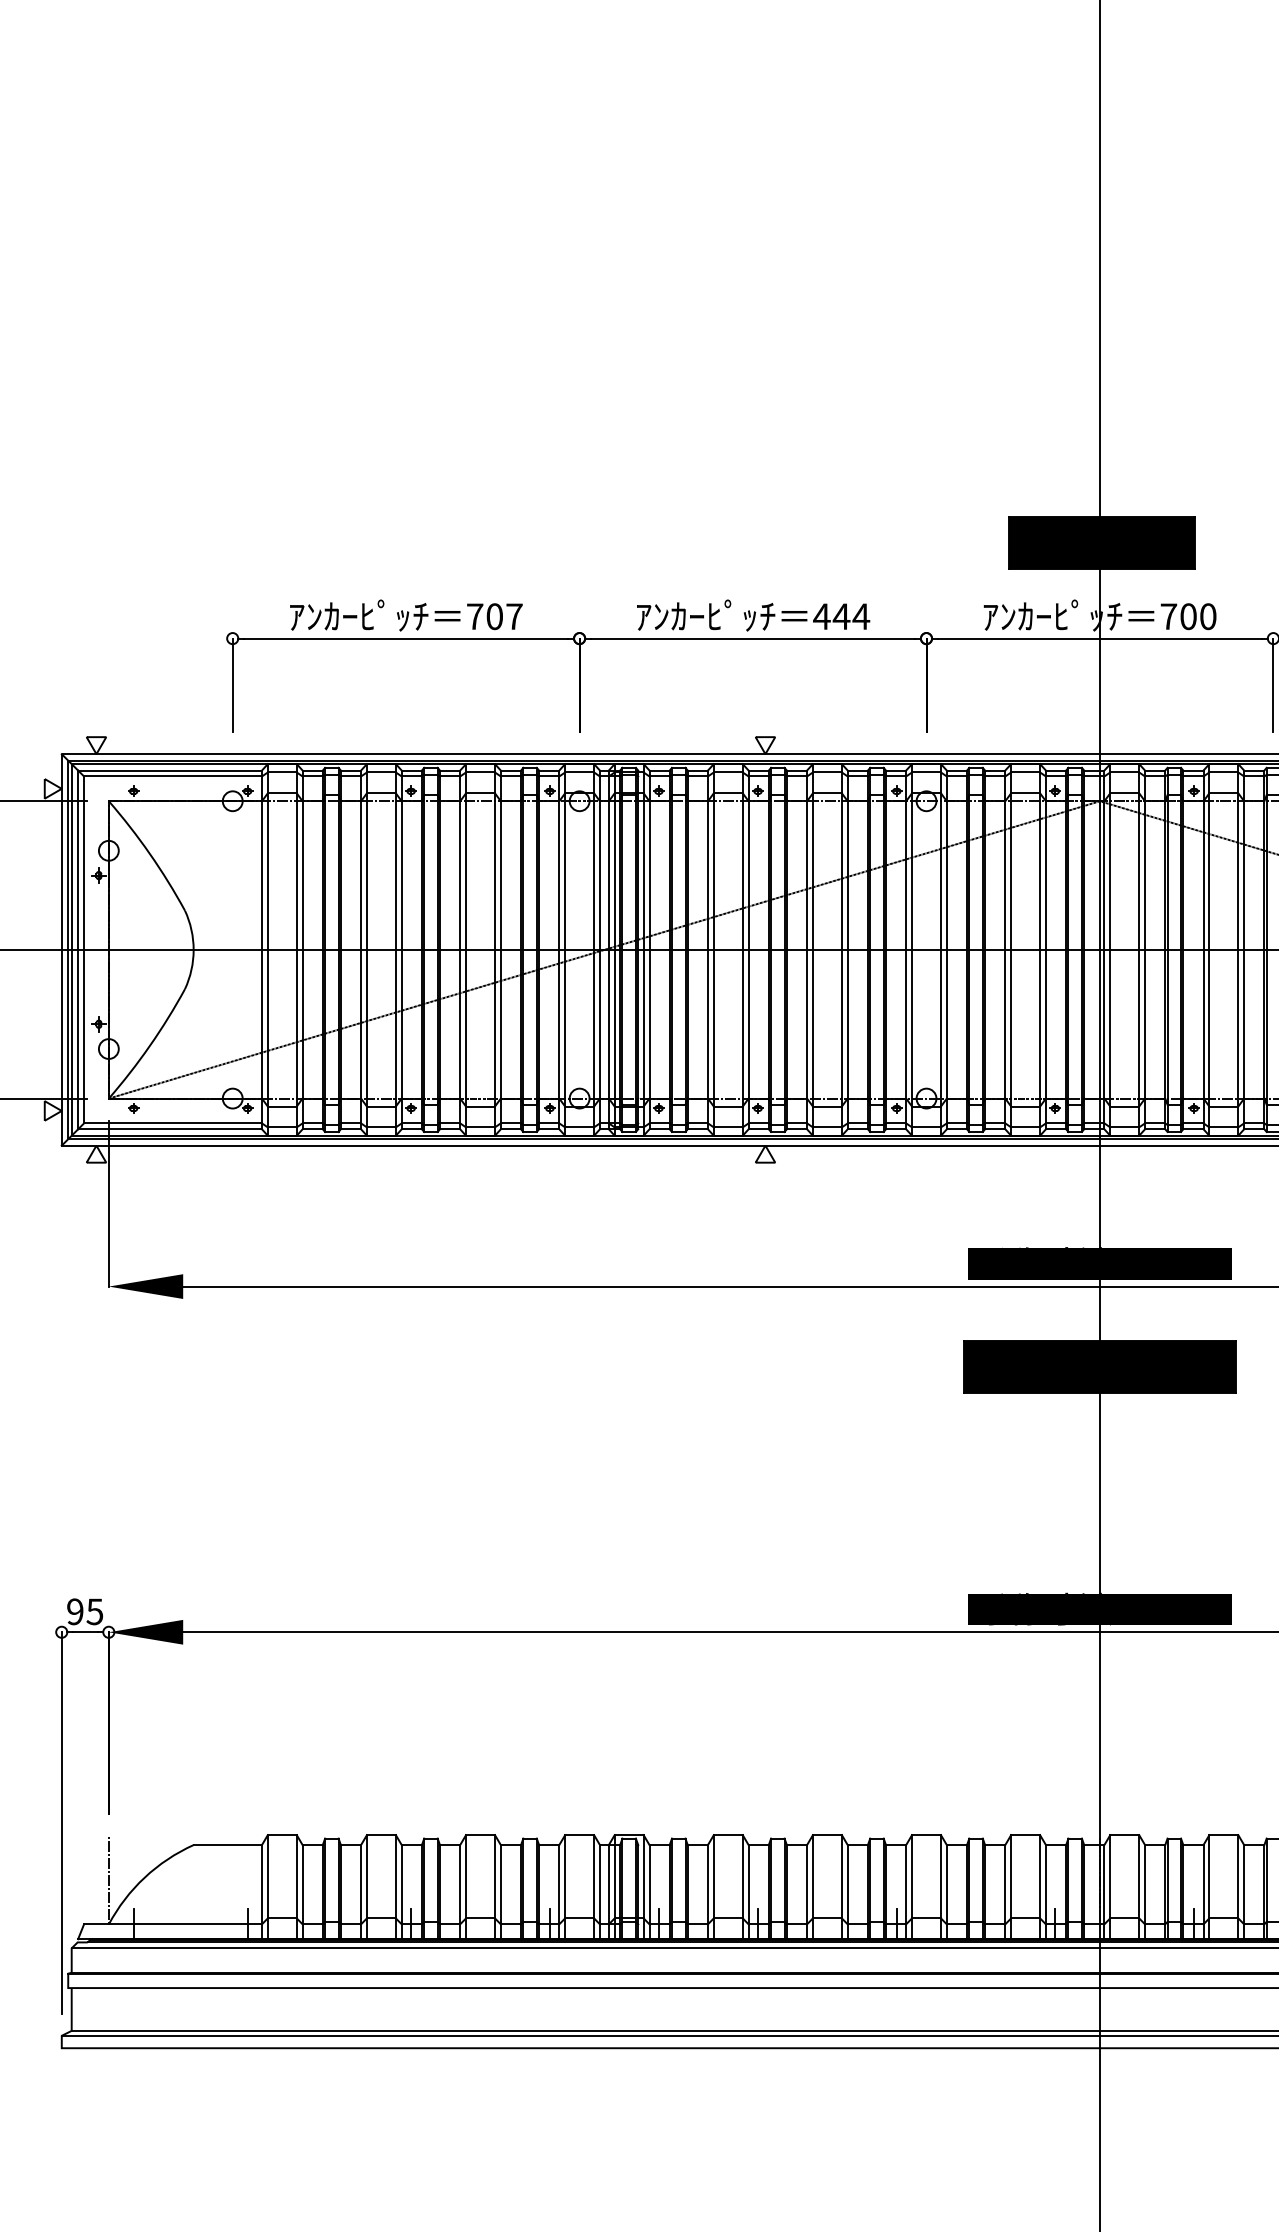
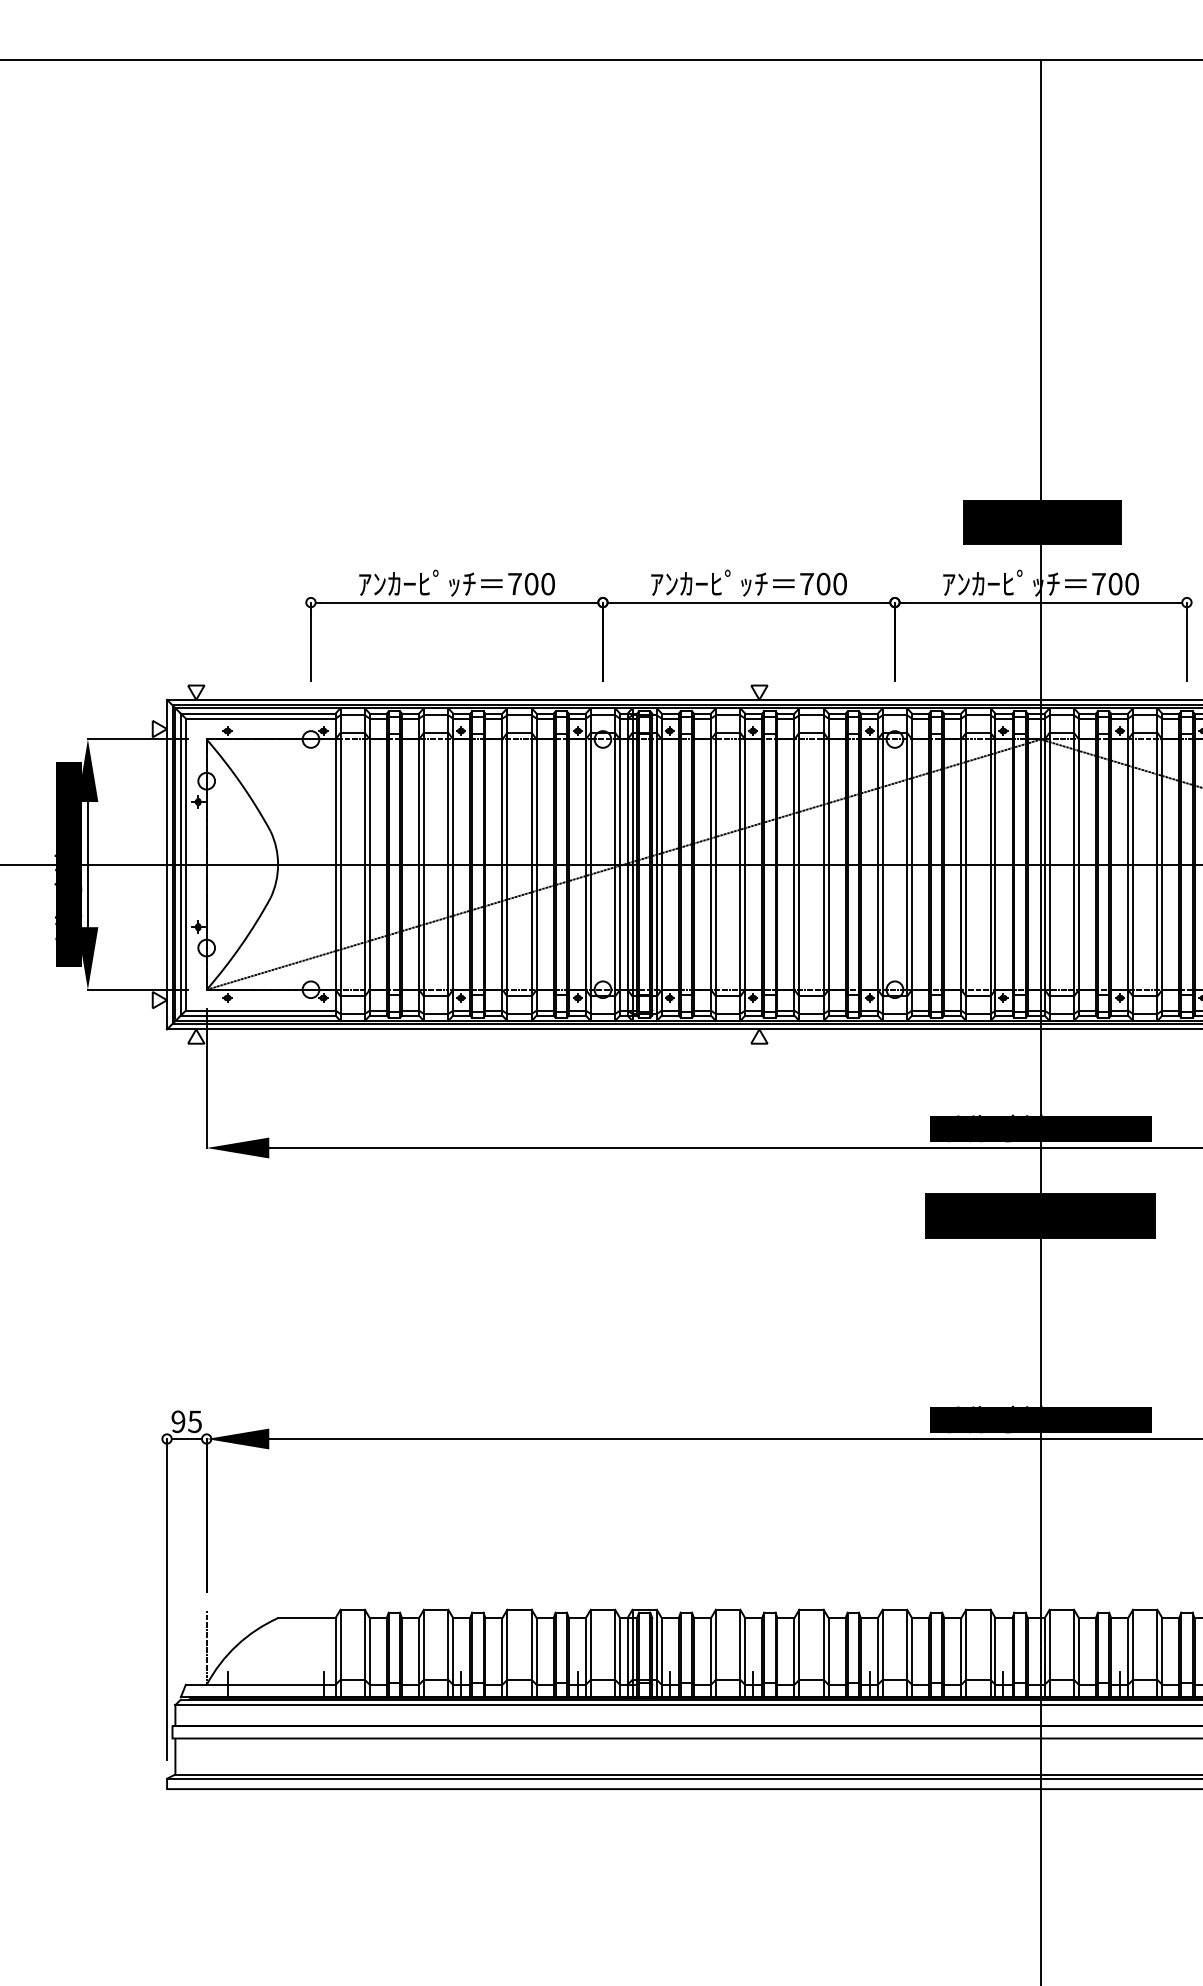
text: (514, 615) -> (548, 583), 707 -> 700
text: (841, 615) -> (823, 583), 444 -> 700

